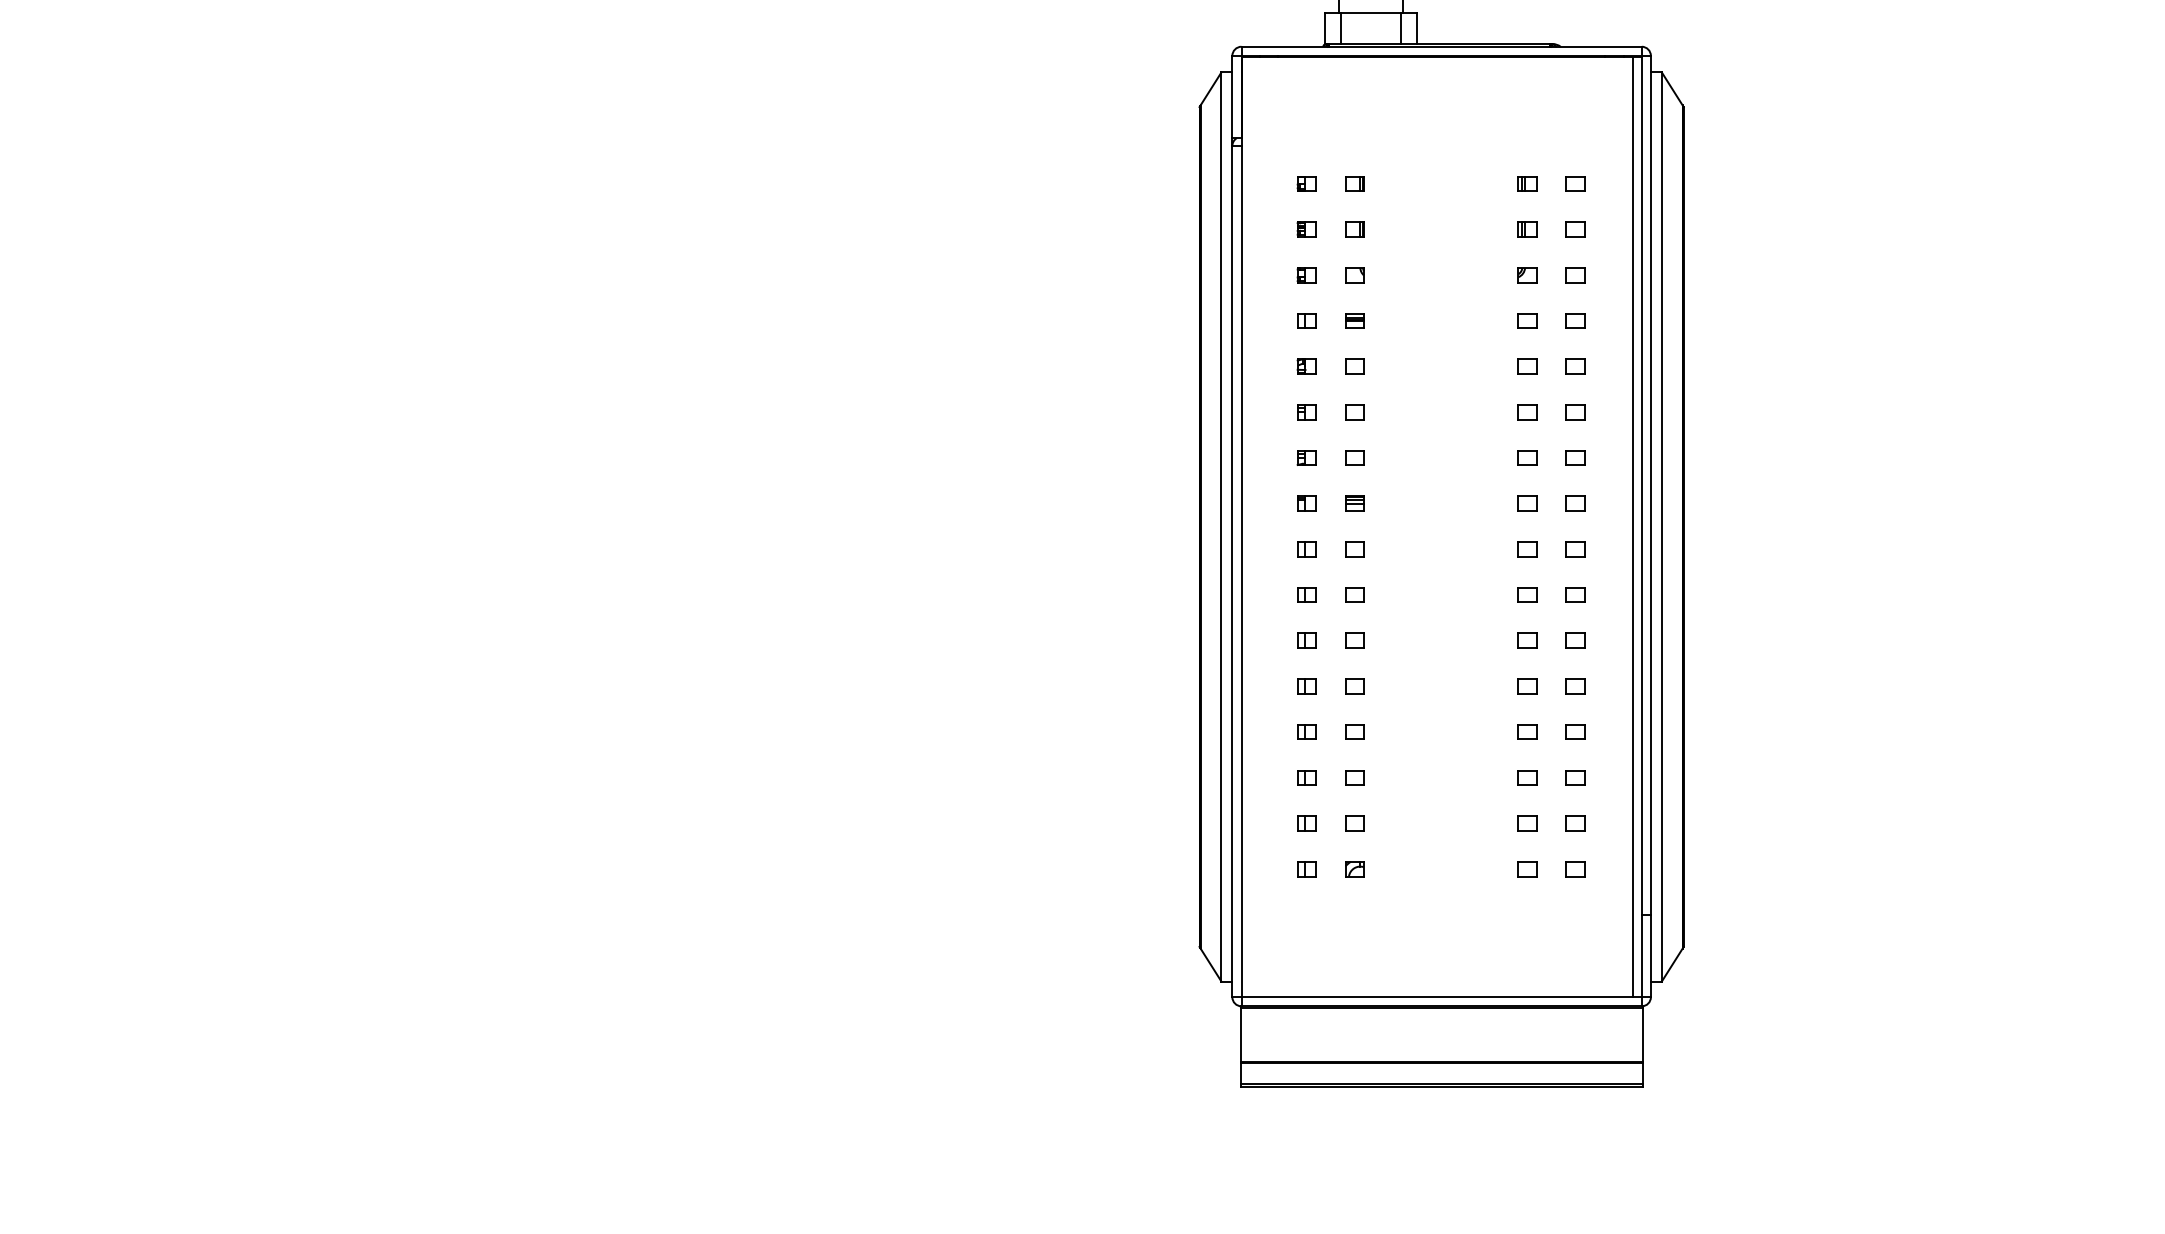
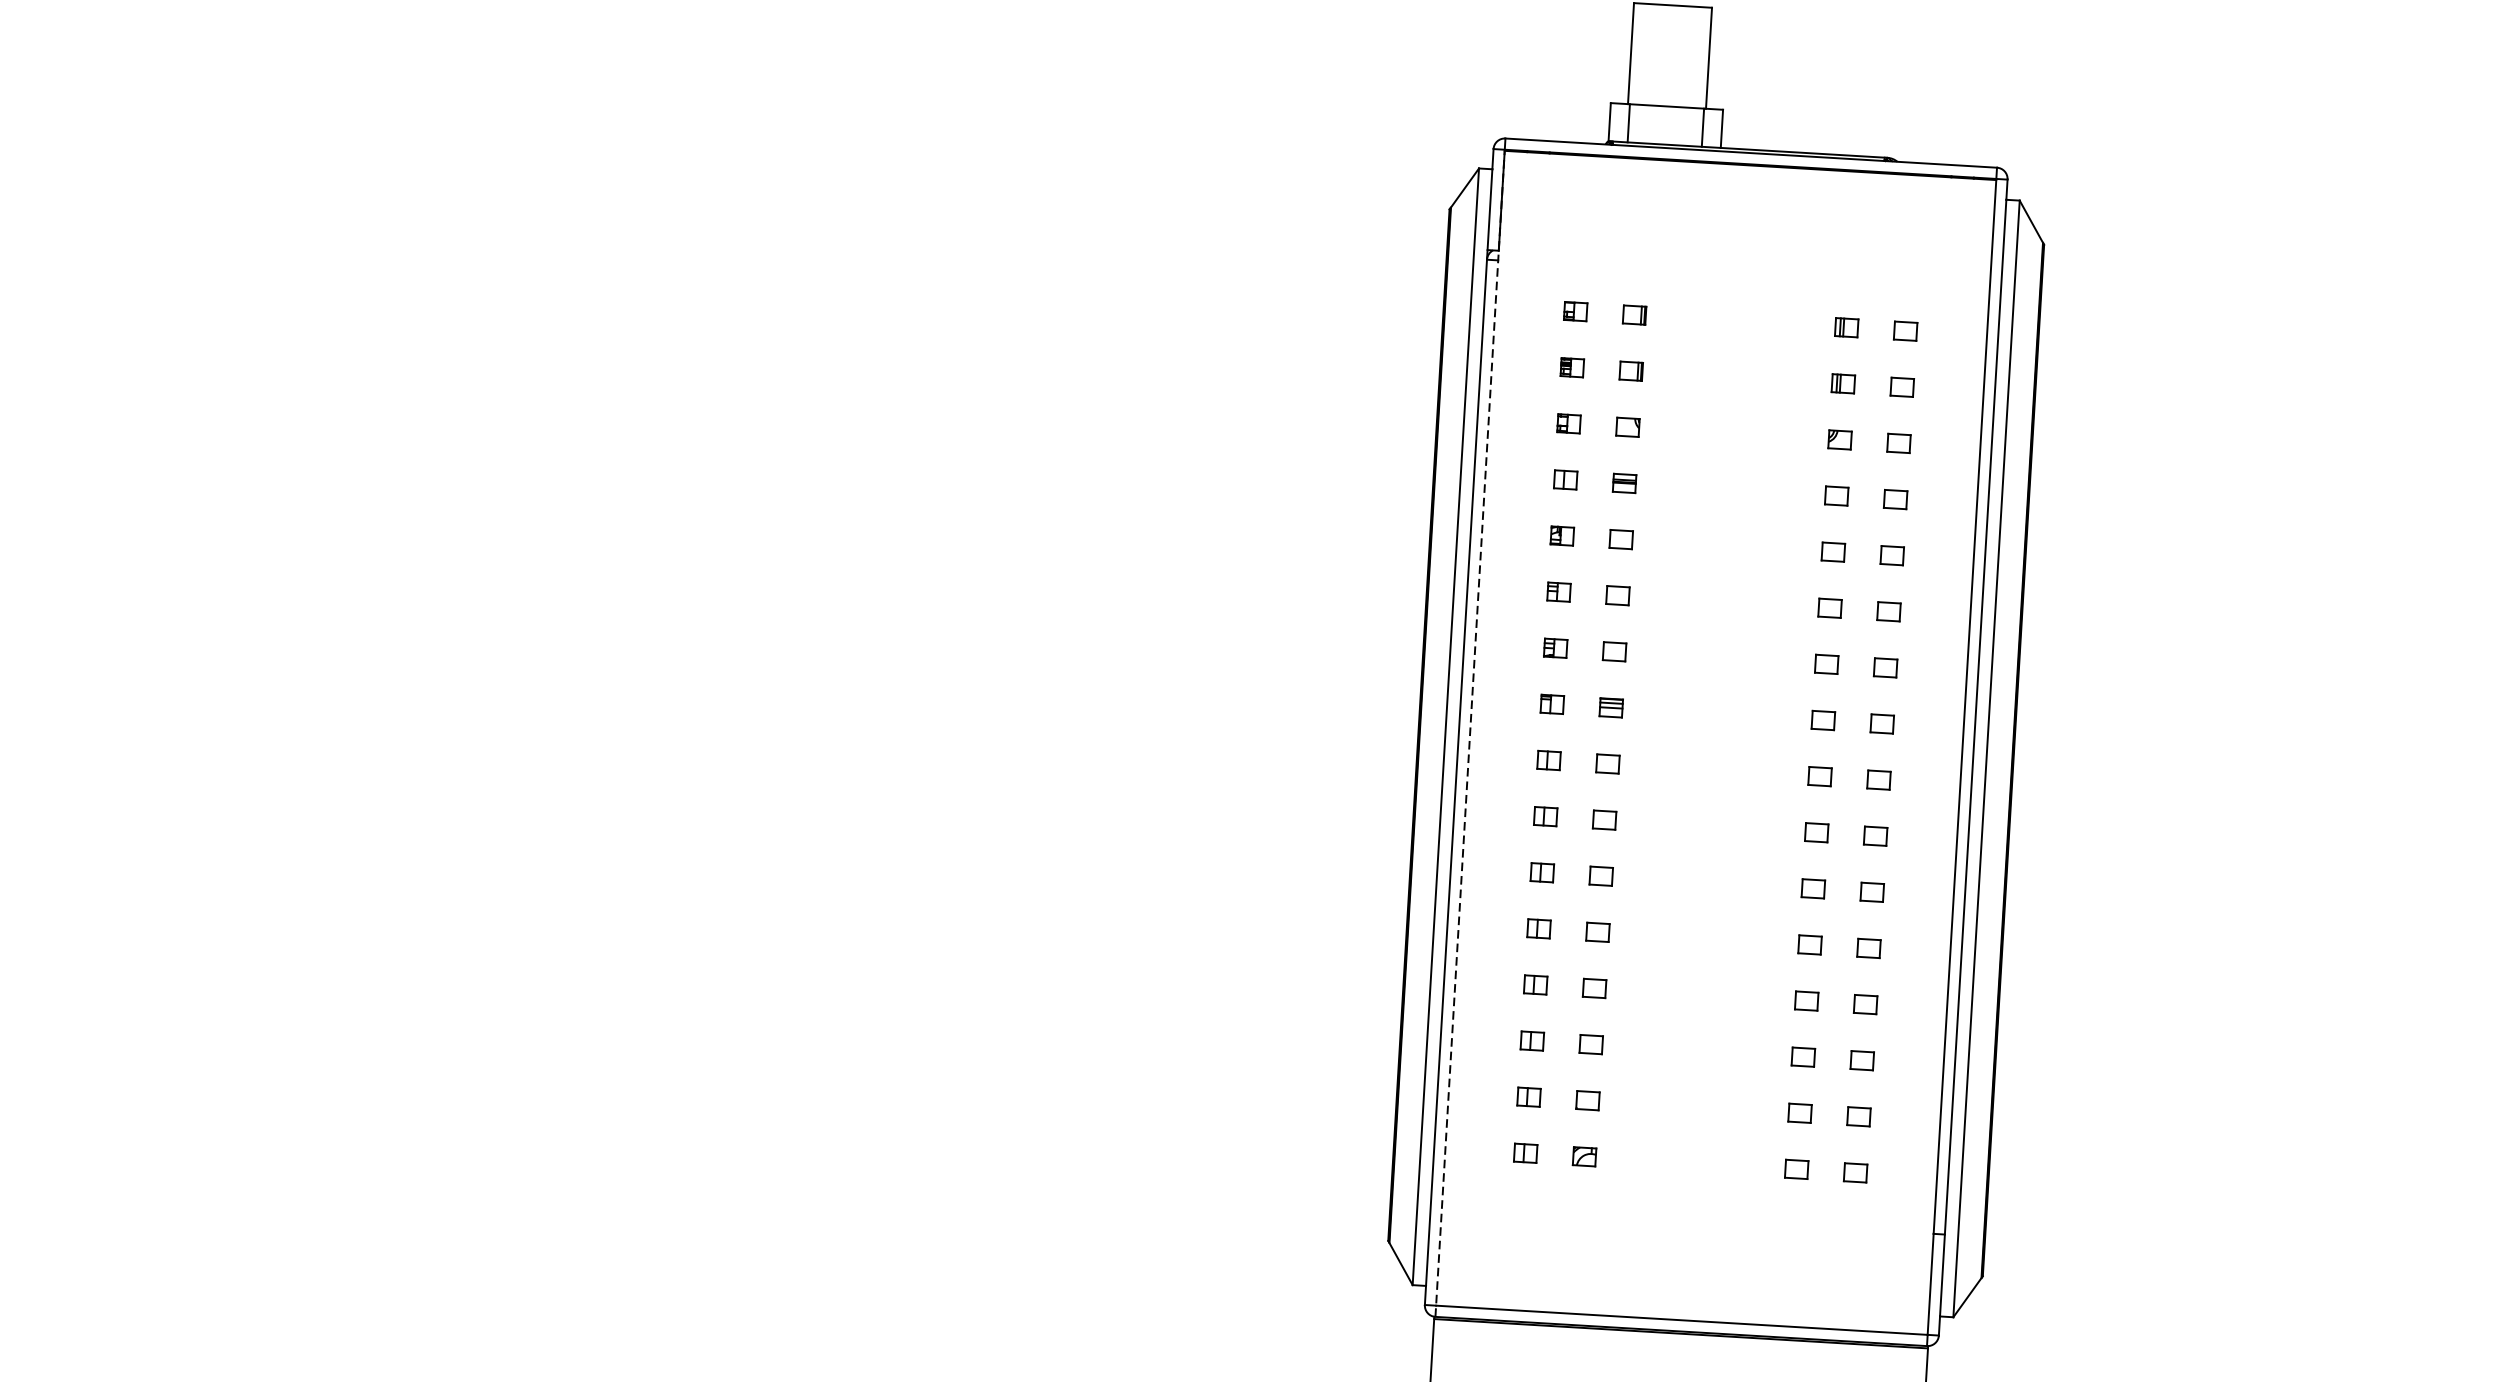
line: (1632, 526) -> (1950, 756), removed
line: (1241, 531) -> (1470, 733), solid -> dashed

